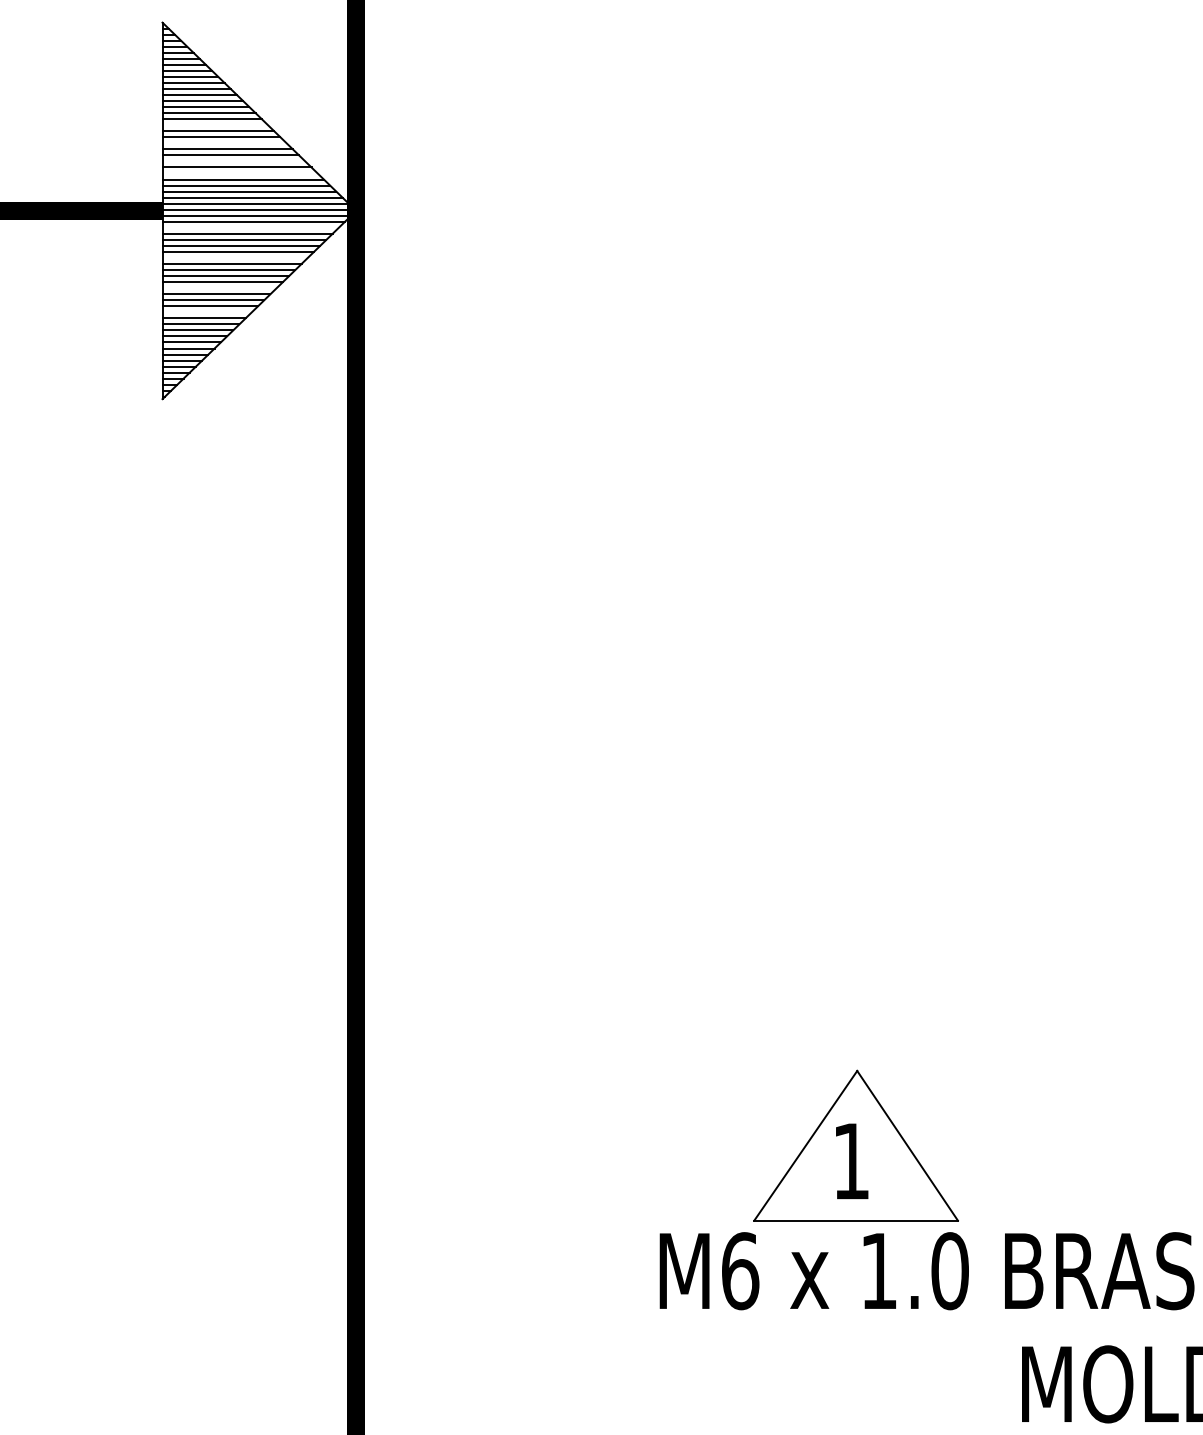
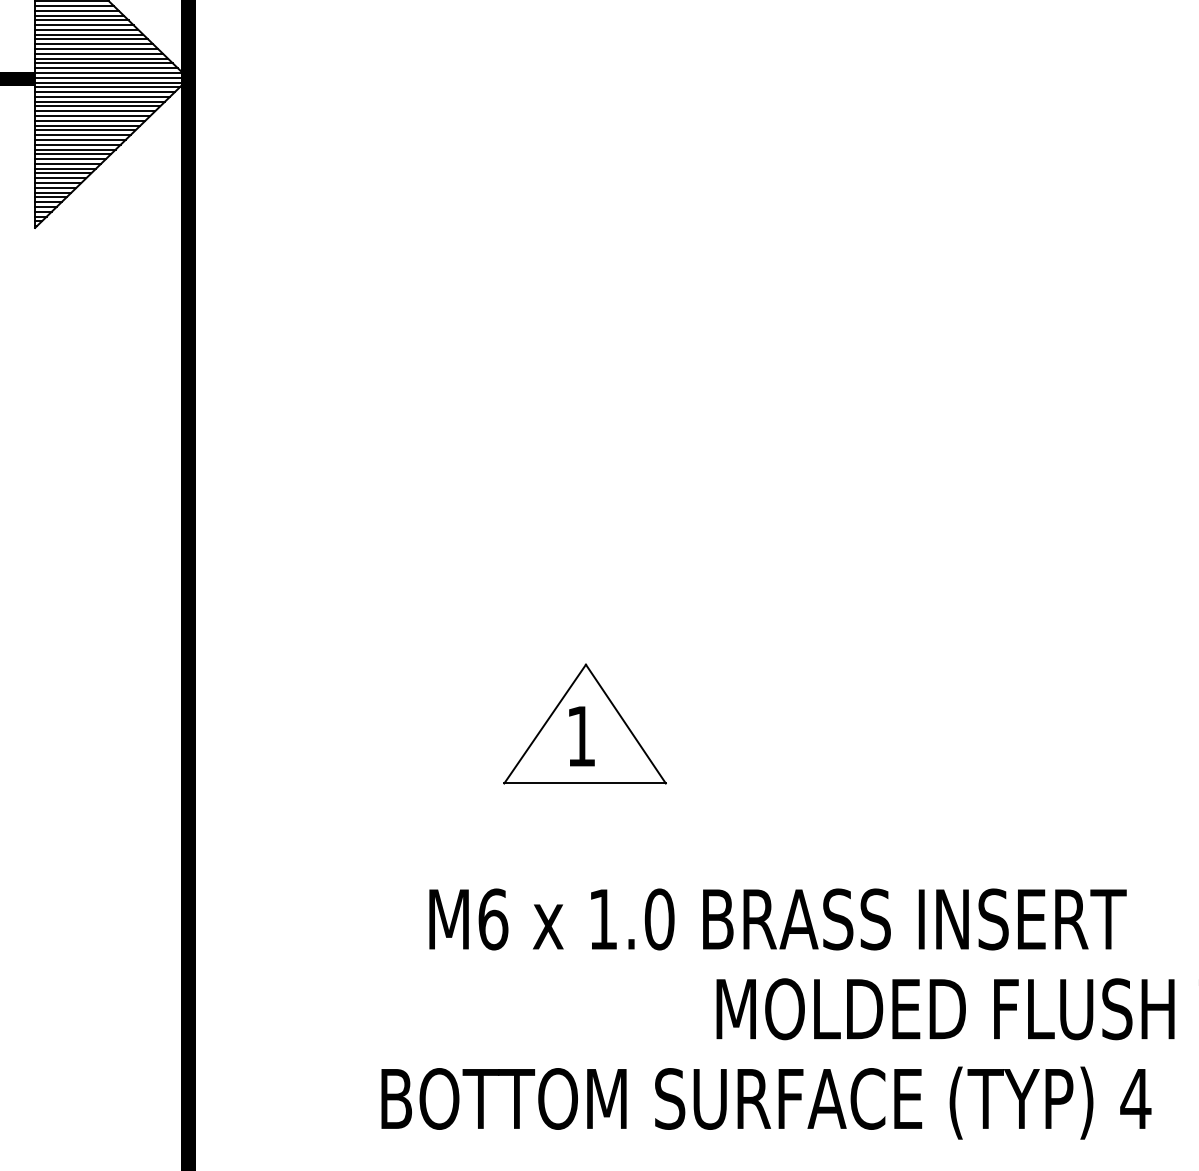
line: (214, 124) -> (76, 10), added
line: (224, 143) -> (84, 25), added
line: (233, 161) -> (91, 39), added
line: (239, 174) -> (96, 49), added
line: (250, 228) -> (104, 92), added
line: (234, 258) -> (92, 116), added
line: (219, 287) -> (80, 139), added
line: (207, 312) -> (70, 159), added
part: (855, 1145) -> (584, 723), moved

